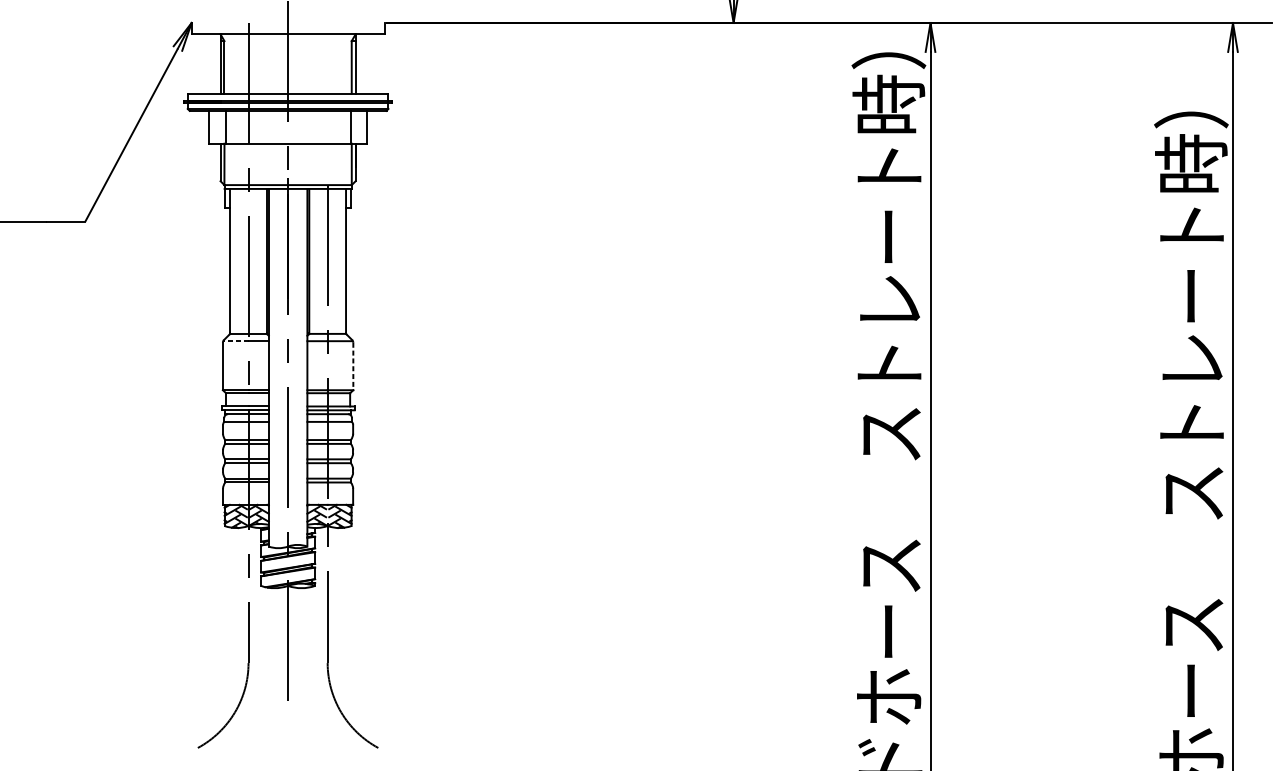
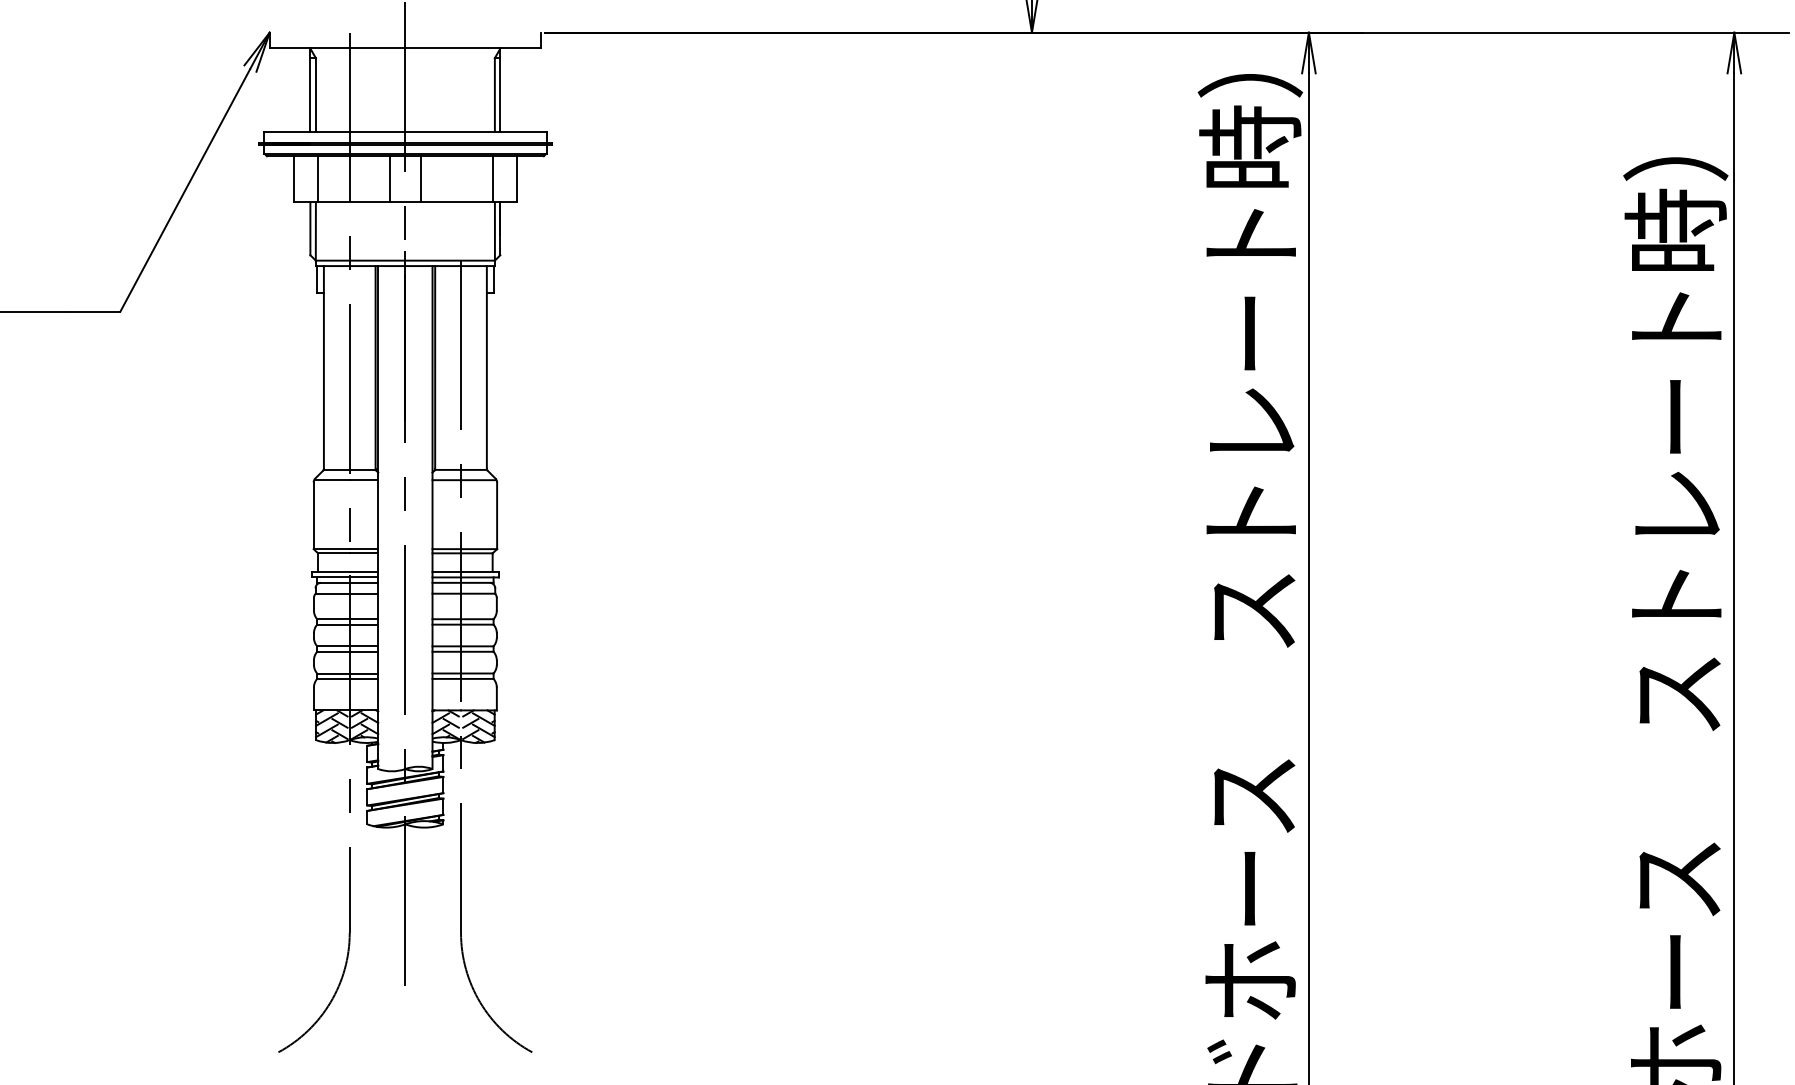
line: (277, 127) -> (390, 179), added
line: (298, 127) -> (420, 179), added
line: (236, 341) -> (332, 480), dashed -> solid
line: (353, 367) -> (497, 516), dashed -> solid

